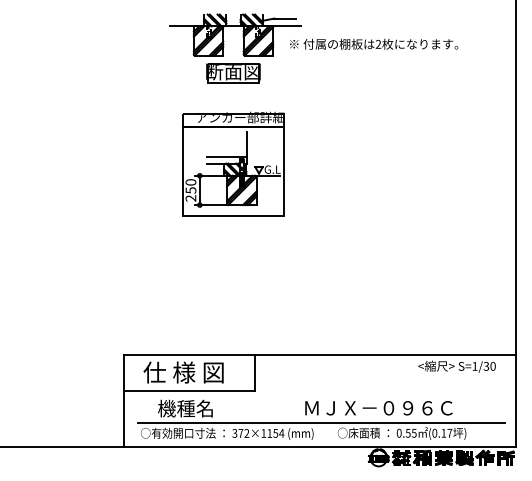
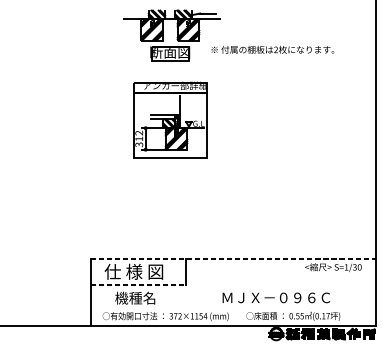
text: (374, 43) -> (273, 49), moved
text: (190, 190) -> (138, 139), 250 -> 312
line: (320, 355) -> (233, 259), solid -> dashed
line: (190, 390) -> (138, 284), solid -> dashed
line: (321, 422) -> (234, 308), removed

